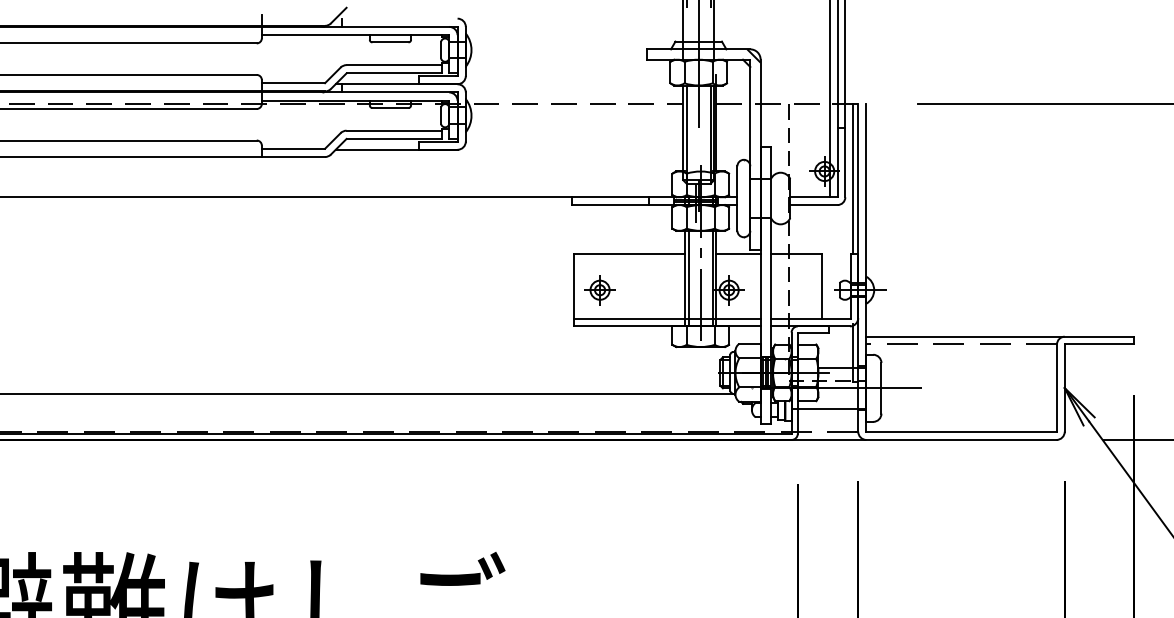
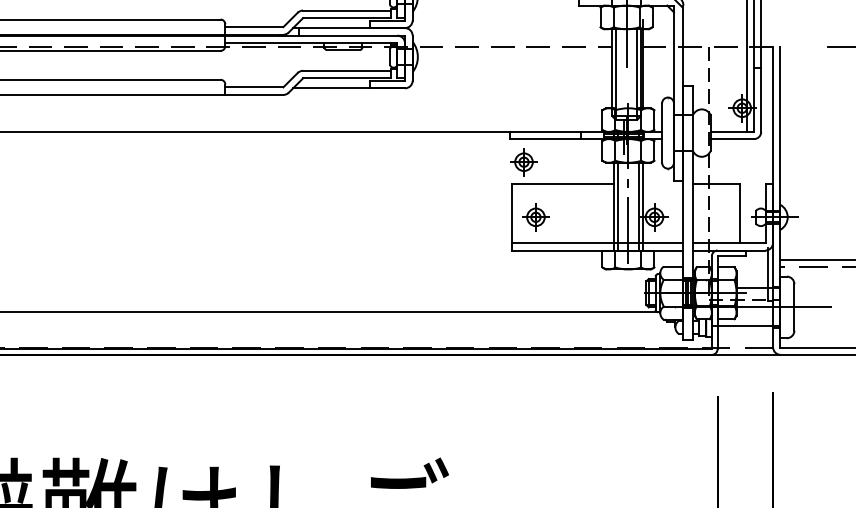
line: (853, 179) -> (768, 115), removed
part: (586, 230) -> (523, 162), added
line: (738, 254) -> (663, 184), removed

